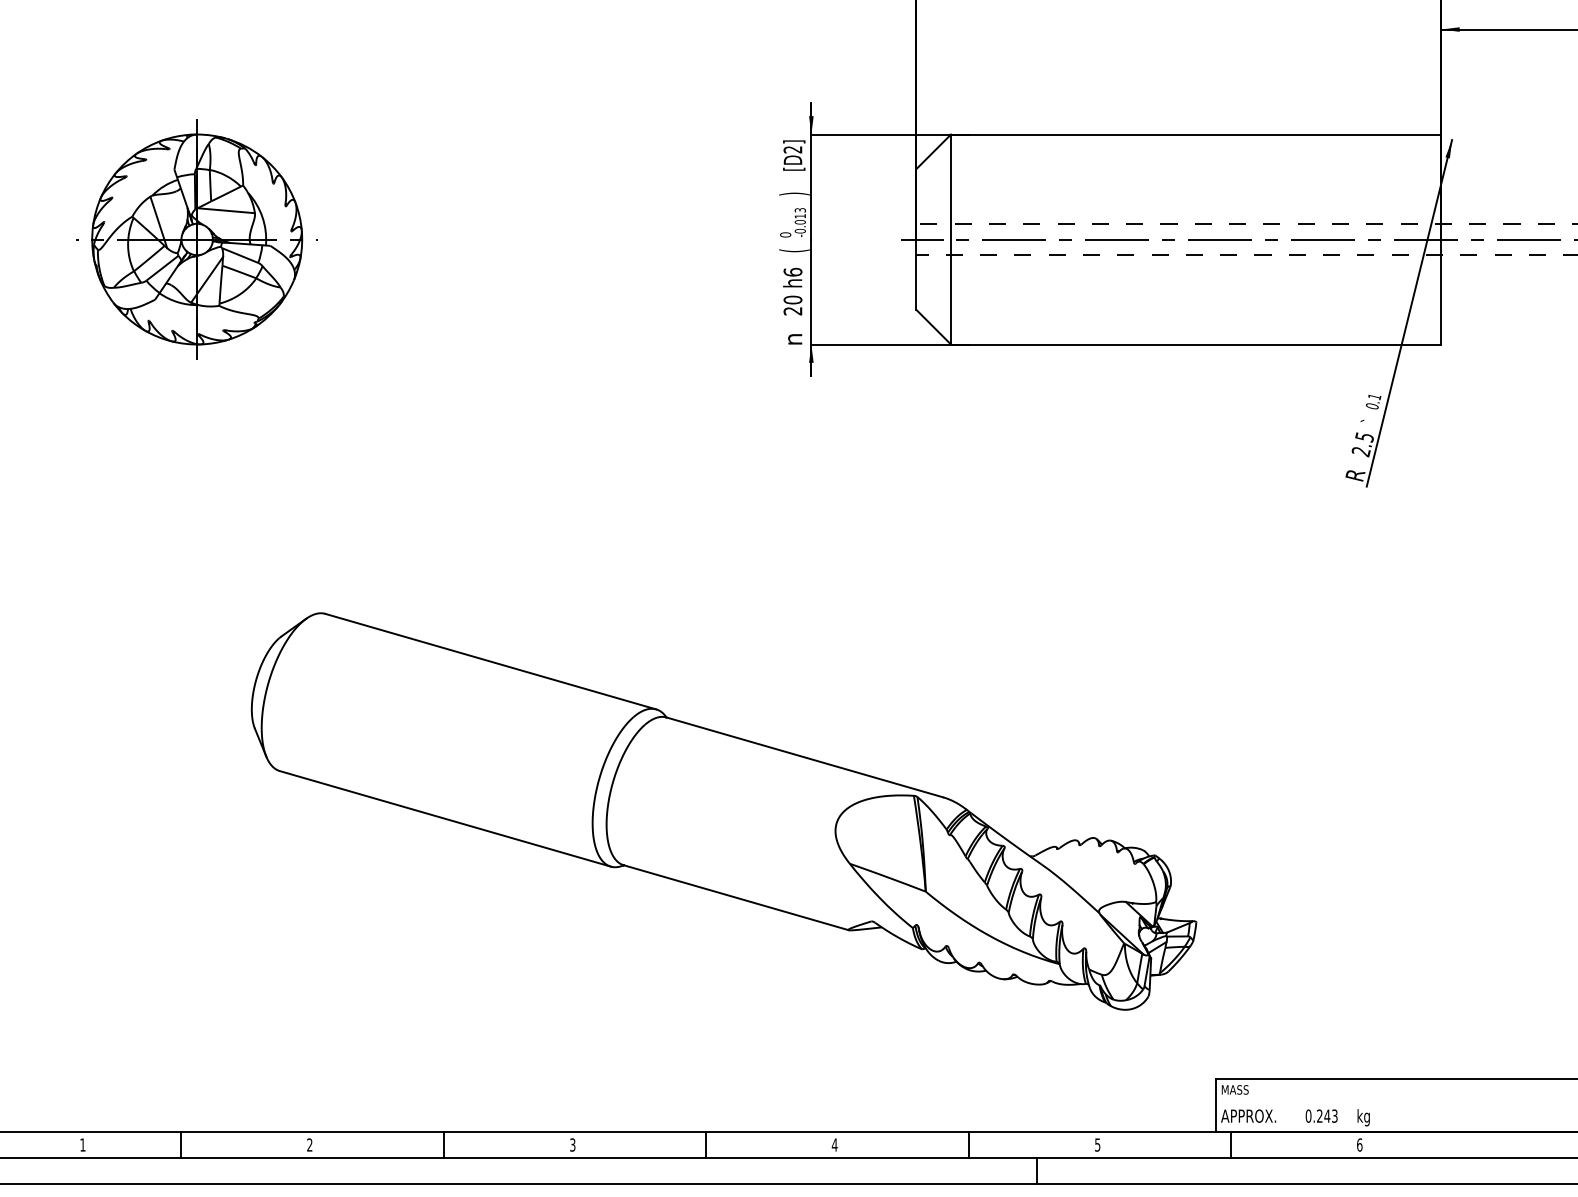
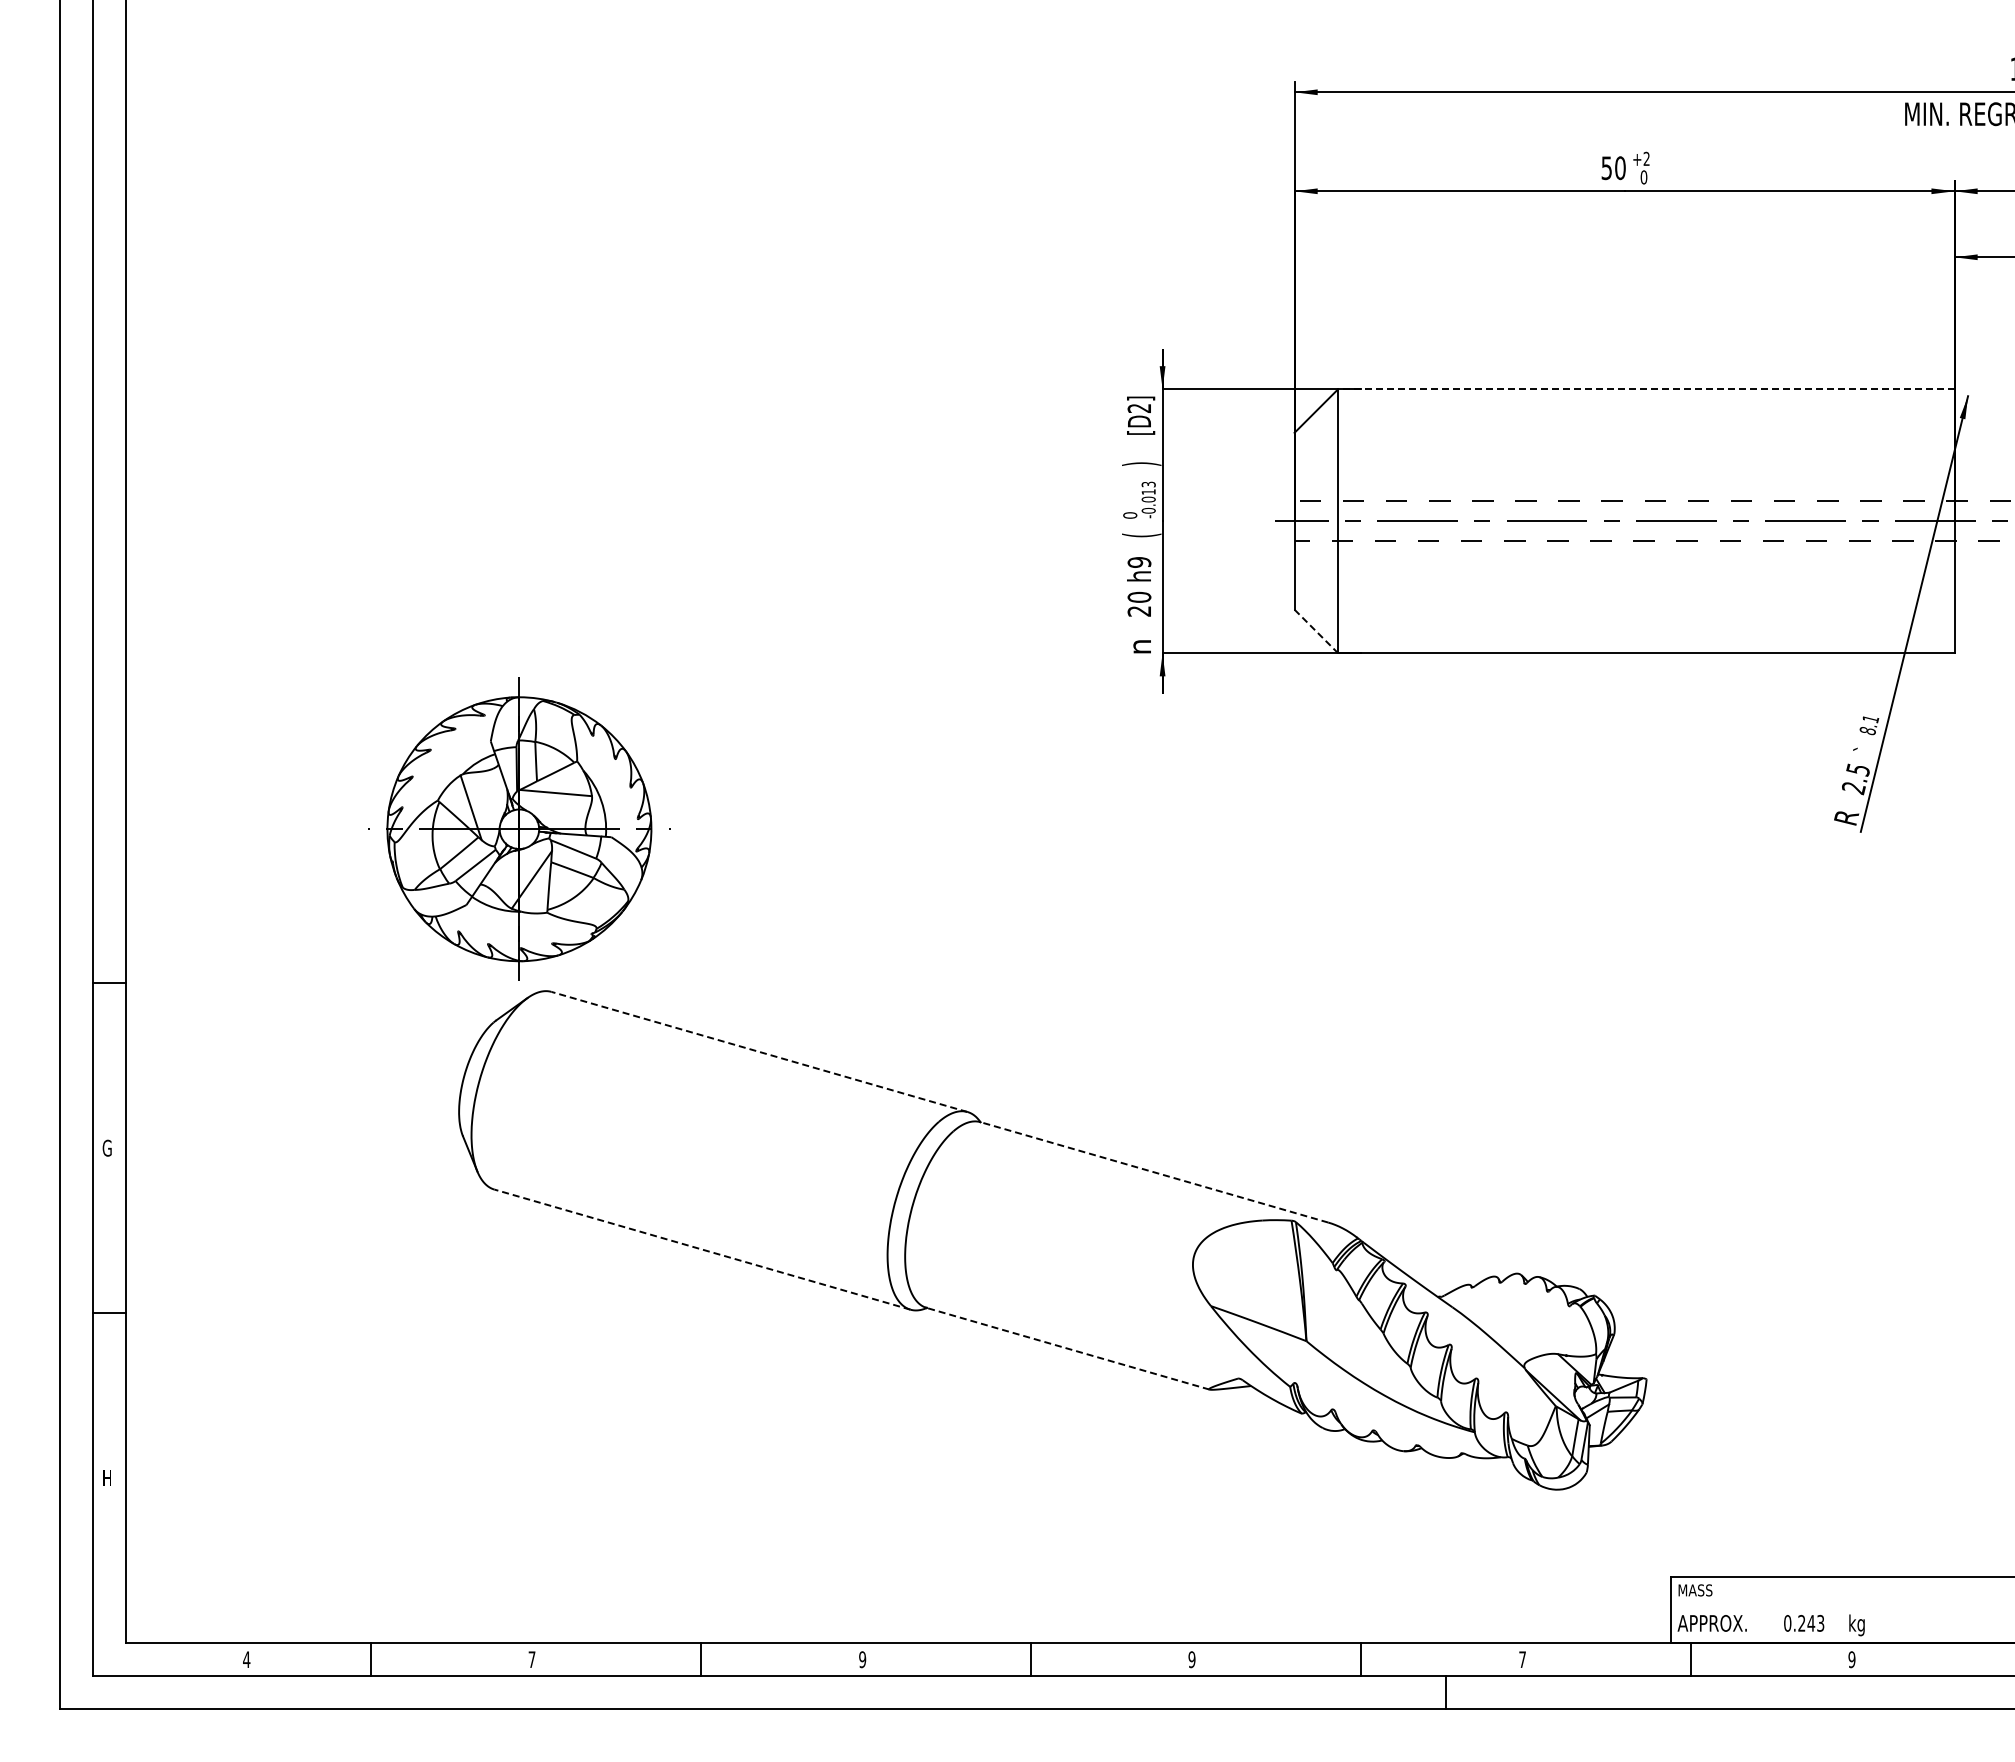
line: (1195, 134) -> (1645, 389), solid -> dashed
part: (197, 238) -> (519, 828), moved
text: (793, 271) -> (1139, 561), h6 -> h9
line: (933, 327) -> (1316, 631), solid -> dashed
text: (1372, 406) -> (1867, 731), 0.1 -> 8.1
line: (490, 661) -> (759, 1051), solid -> dashed
line: (804, 757) -> (1153, 1172), solid -> dashed
line: (445, 818) -> (702, 1249), solid -> dashed
line: (735, 897) -> (1067, 1348), solid -> dashed
text: (82, 1144) -> (246, 1659), 1 -> 4
text: (309, 1144) -> (531, 1659), 2 -> 7
text: (572, 1144) -> (862, 1659), 3 -> 9
text: (834, 1144) -> (1191, 1659), 4 -> 9
text: (1097, 1144) -> (1522, 1659), 5 -> 7
text: (1359, 1144) -> (1851, 1659), 6 -> 9

